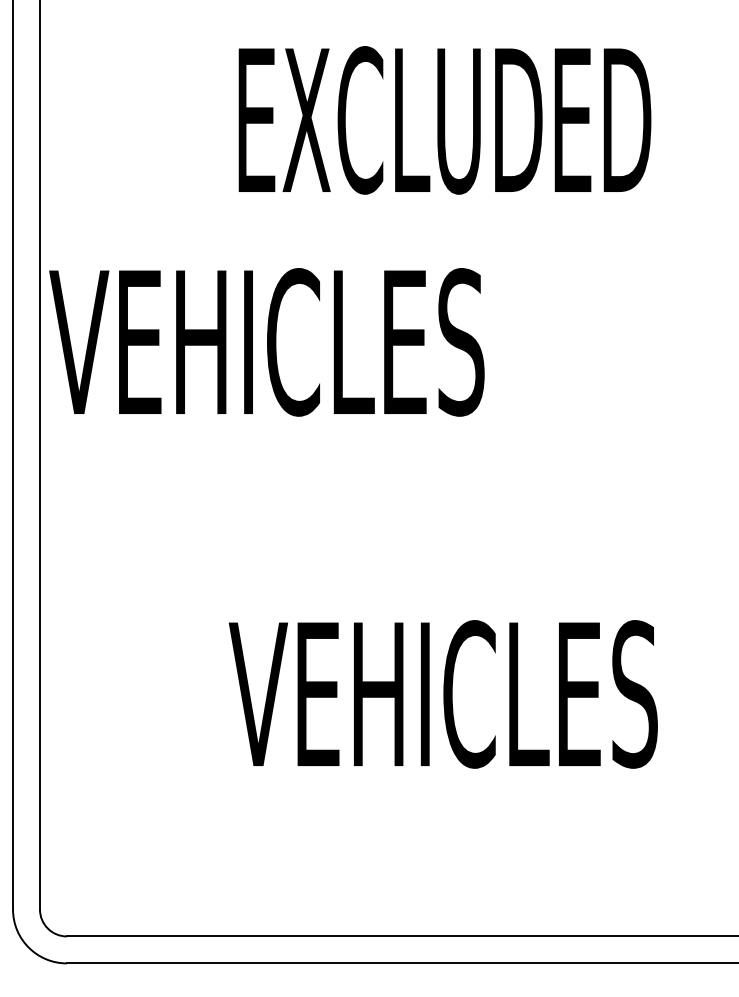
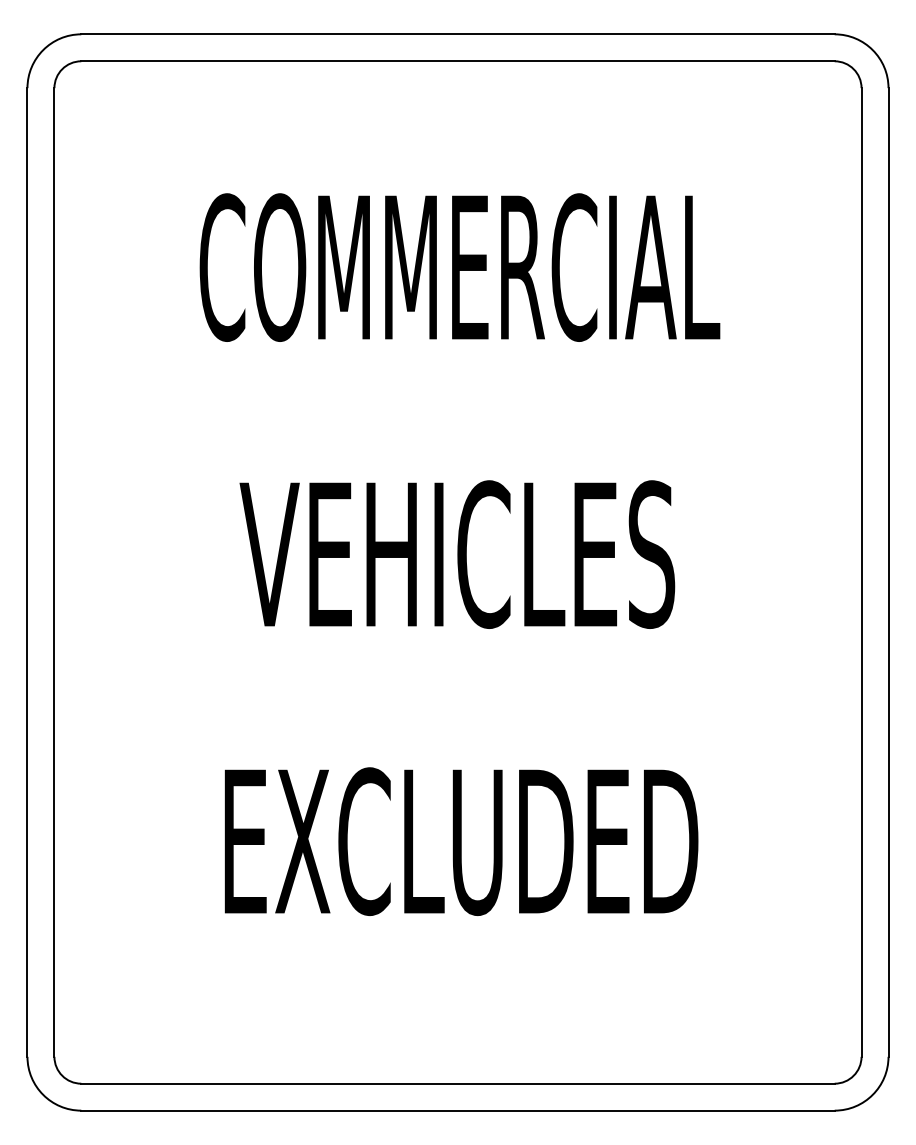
text: (445, 120) -> (459, 267), EXCLUDED -> COMMERCIAL
text: (267, 342) -> (457, 554), moved
text: (447, 694) -> (461, 841), VEHICLES -> EXCLUDED

